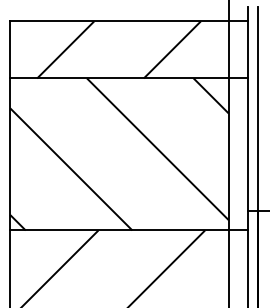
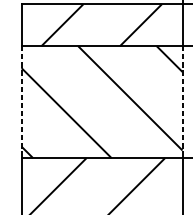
line: (10, 154) -> (21, 102), solid -> dashed
line: (228, 154) -> (182, 102), solid -> dashed

